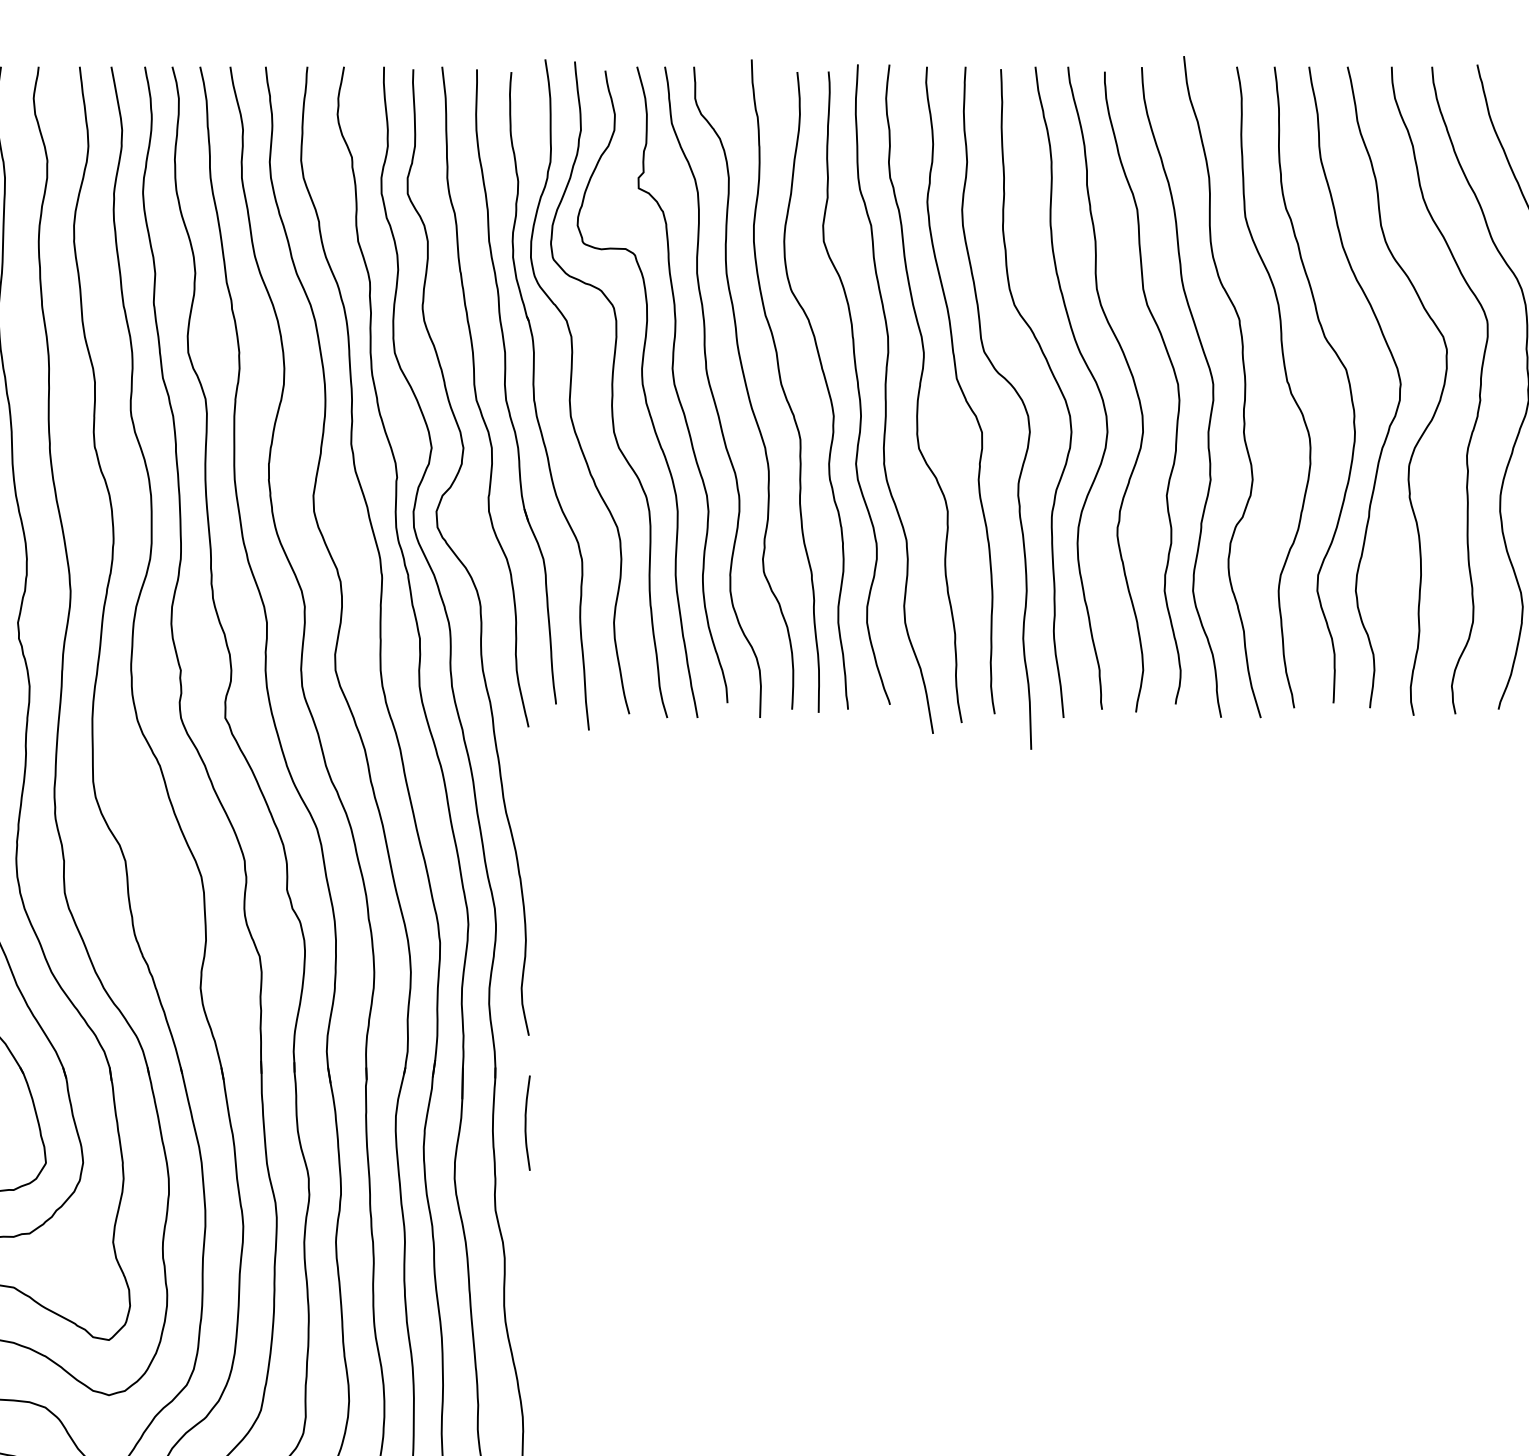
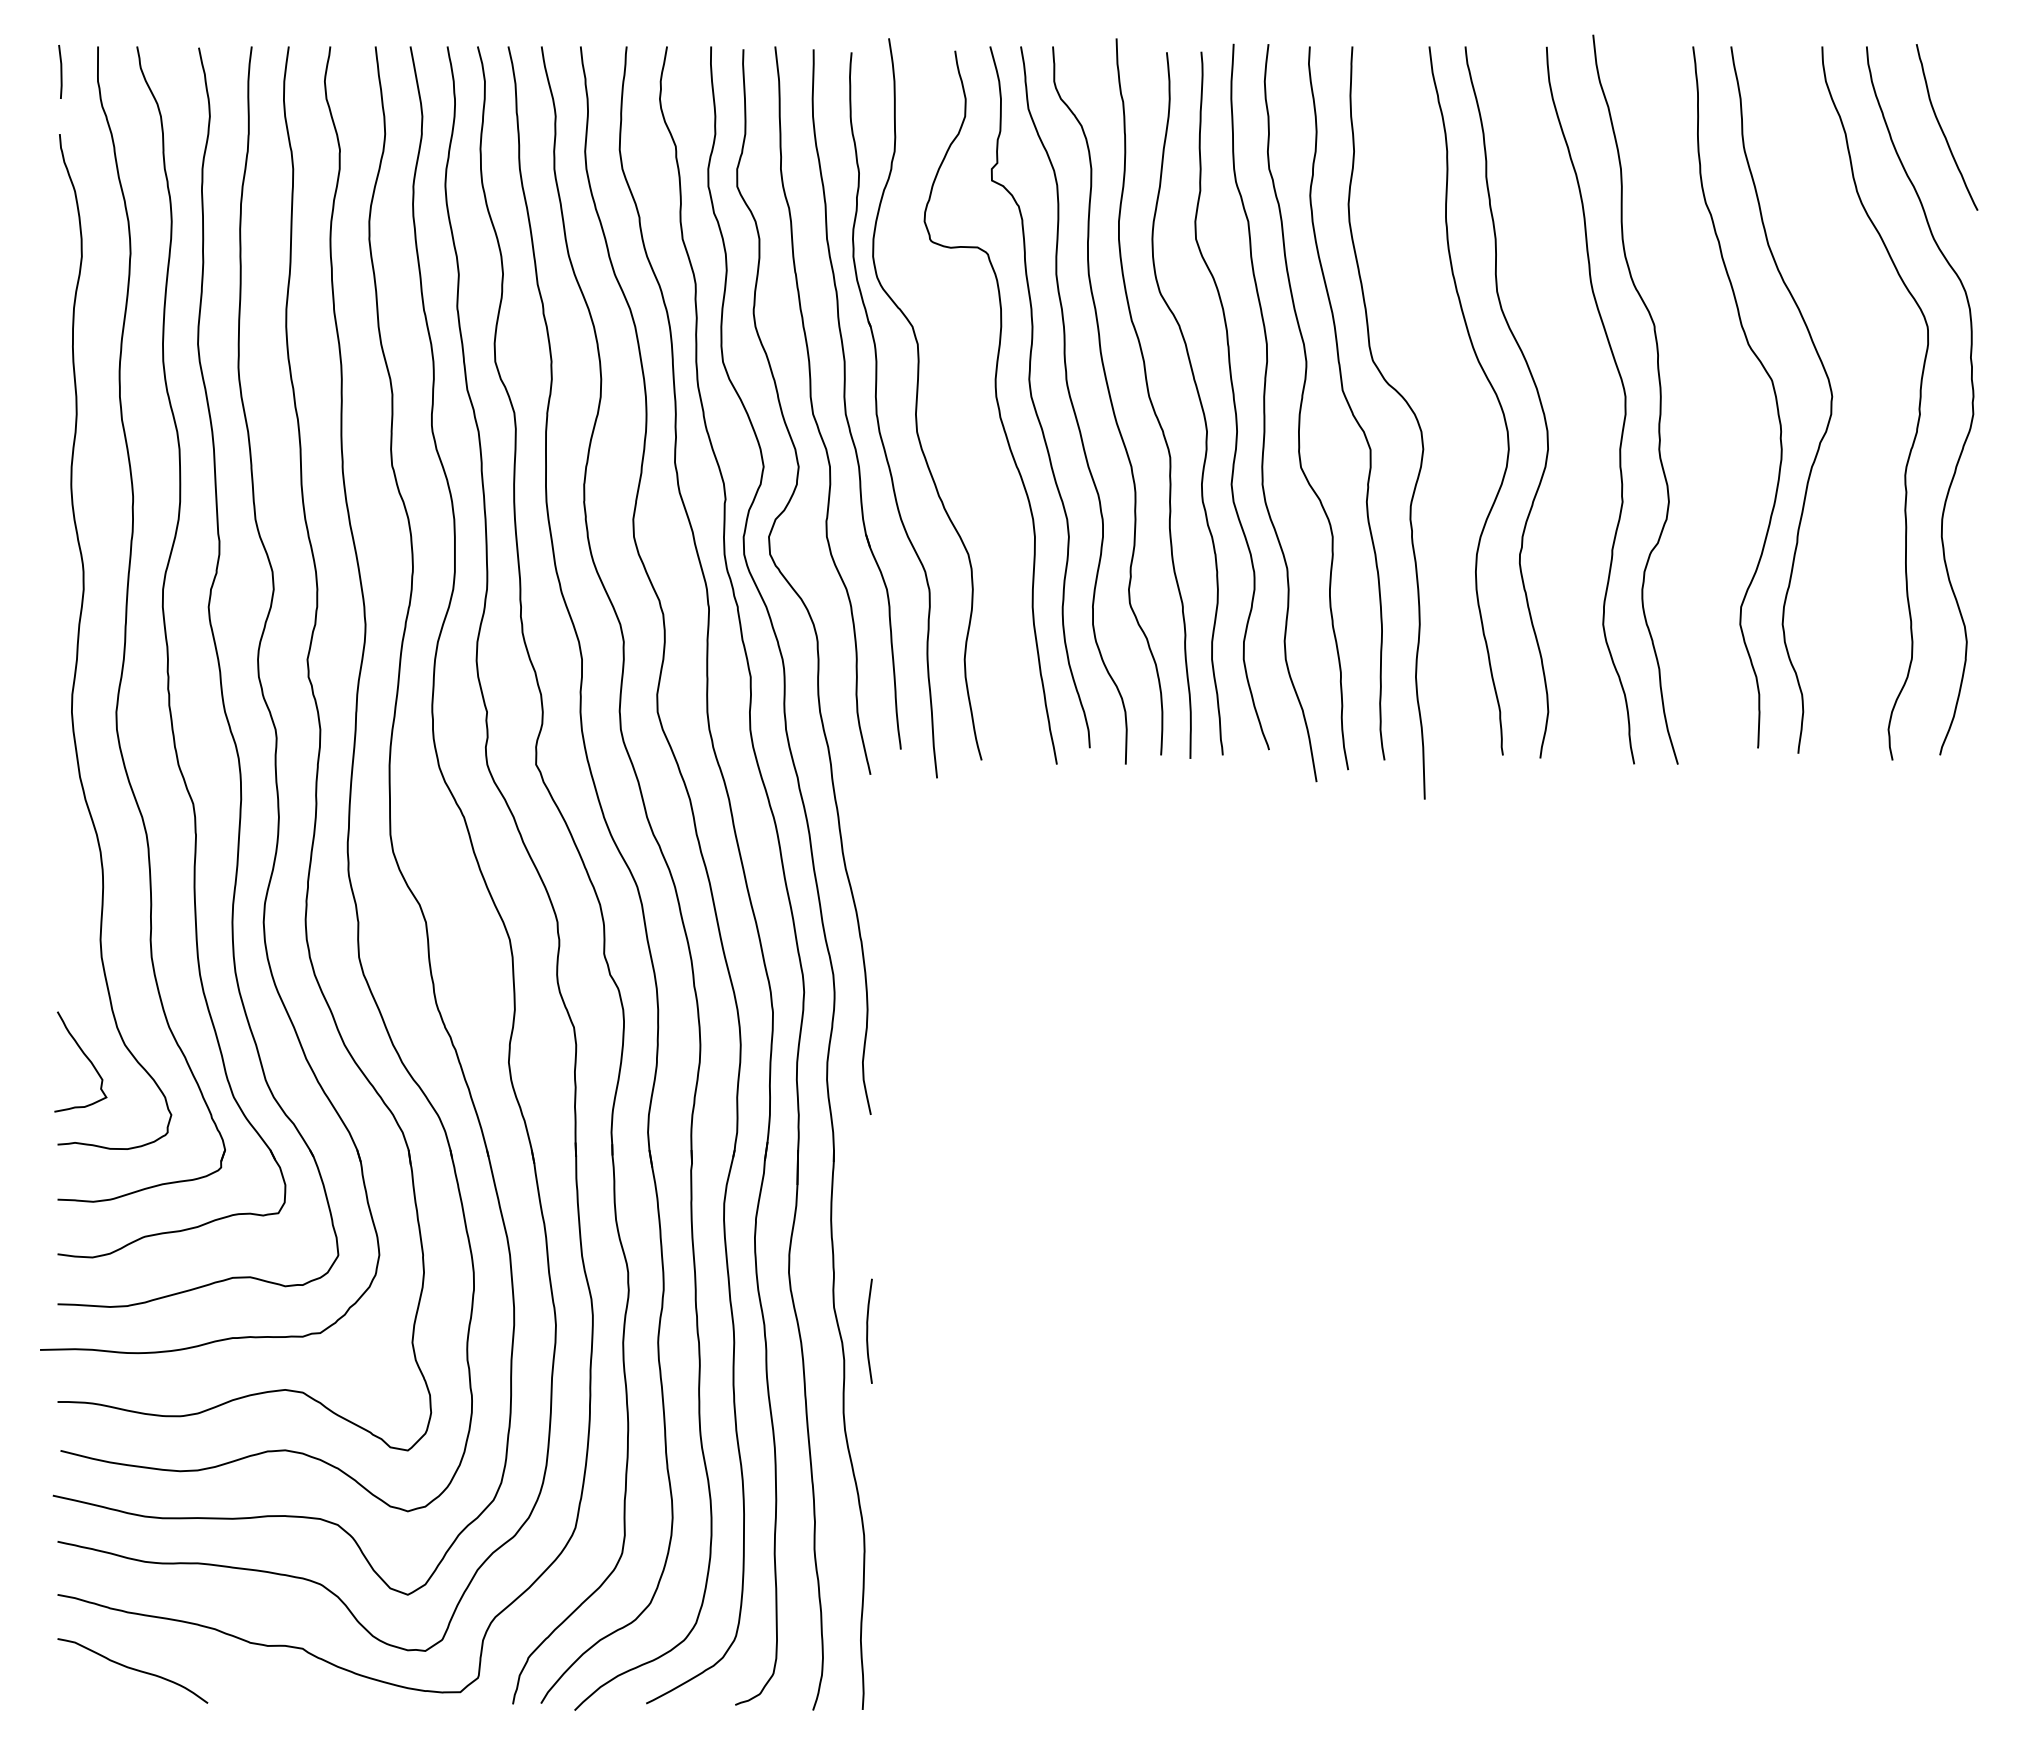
curve: (1175, 377) -> (1583, 389), removed
curve: (1286, 382) -> (1706, 394), removed
curve: (1056, 383) -> (1452, 395), removed
curve: (612, 389) -> (962, 402), removed
curve: (1436, 406) -> (1871, 421), removed
curve: (526, 1122) -> (868, 1330), moved

